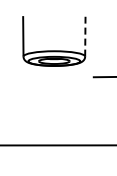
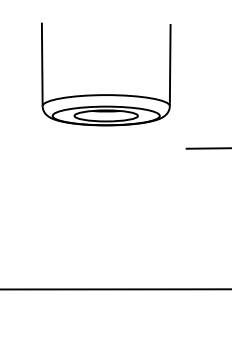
line: (85, 36) -> (170, 64), dashed -> solid

